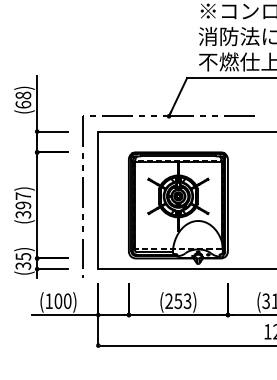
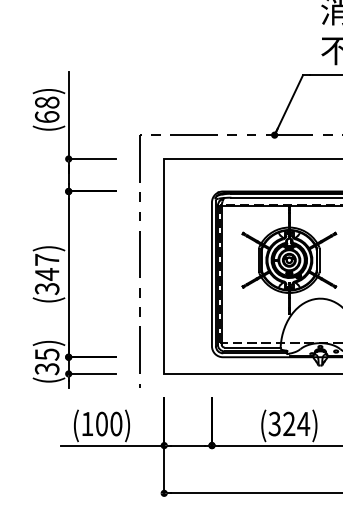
text: (23, 205) -> (47, 274), (397) -> (347)
text: (178, 301) -> (289, 424), (253) -> (324)

